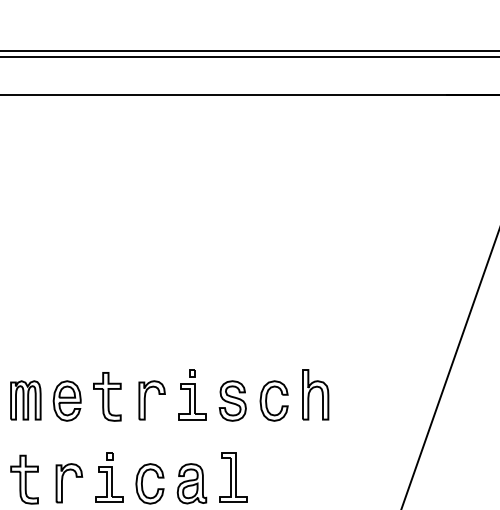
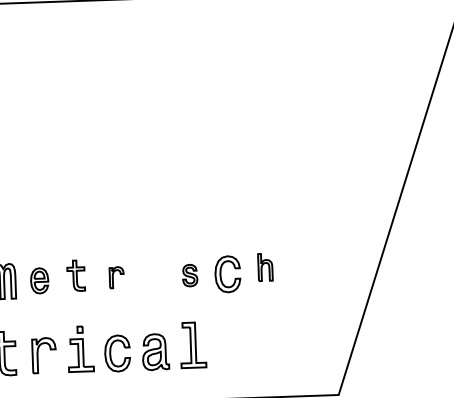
part: (192, 394) -> (153, 270), removed
part: (315, 394) -> (265, 267), size x0.6
part: (107, 396) -> (76, 275), size x0.7
part: (66, 400) -> (39, 280), size x0.7
part: (151, 400) -> (116, 277), size x0.6
part: (232, 400) -> (189, 275), size x0.6

